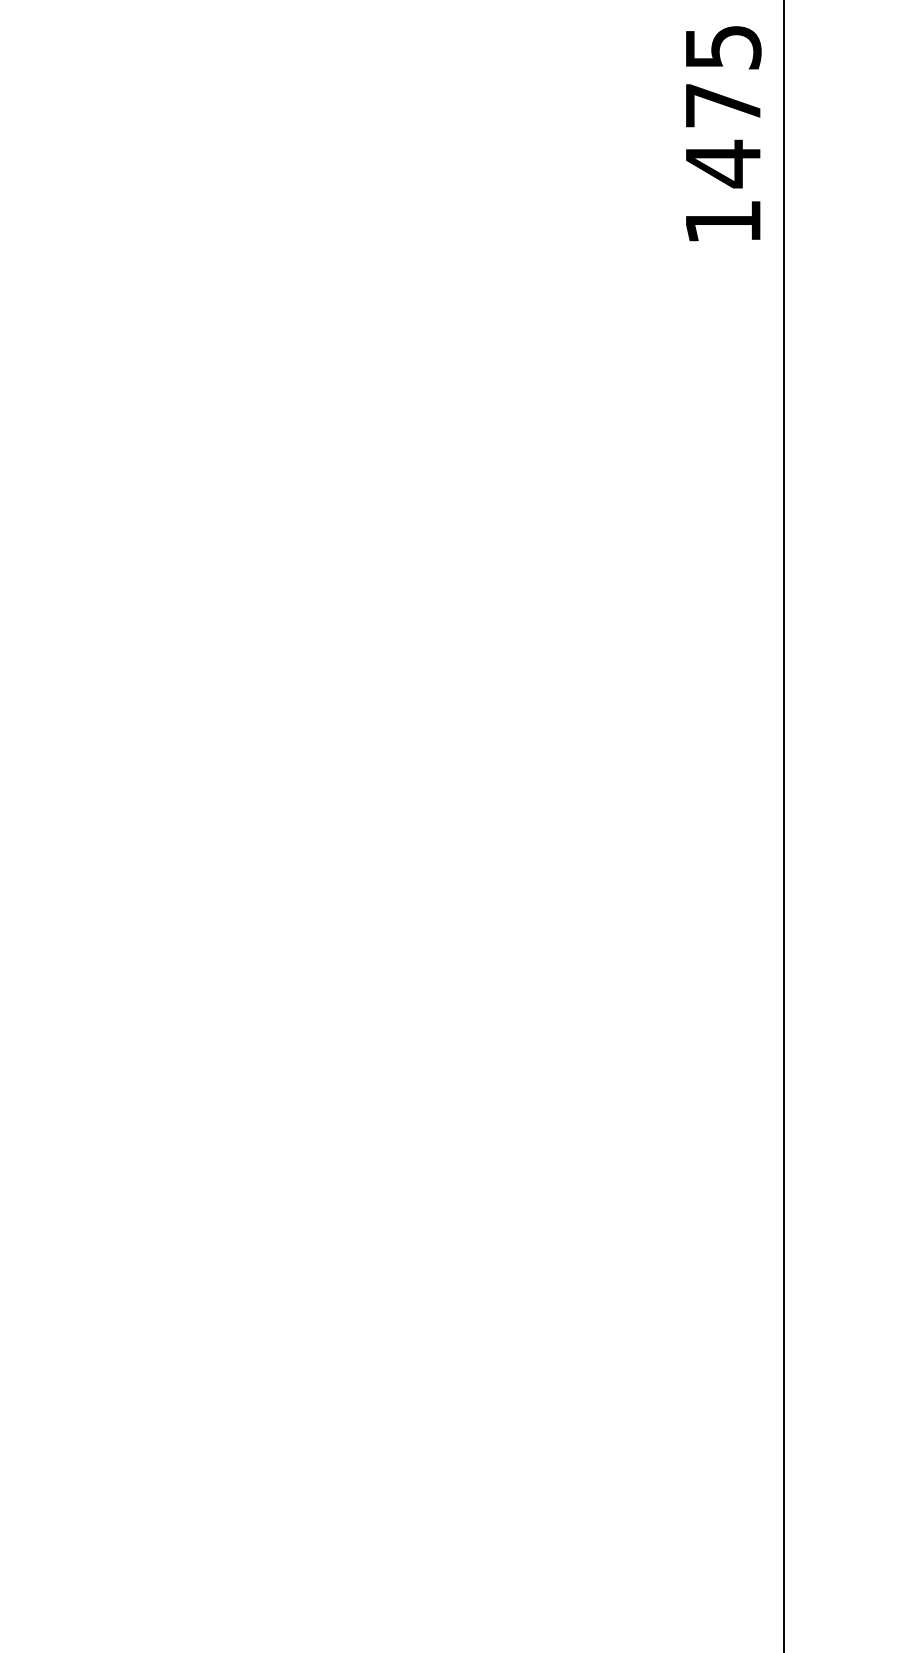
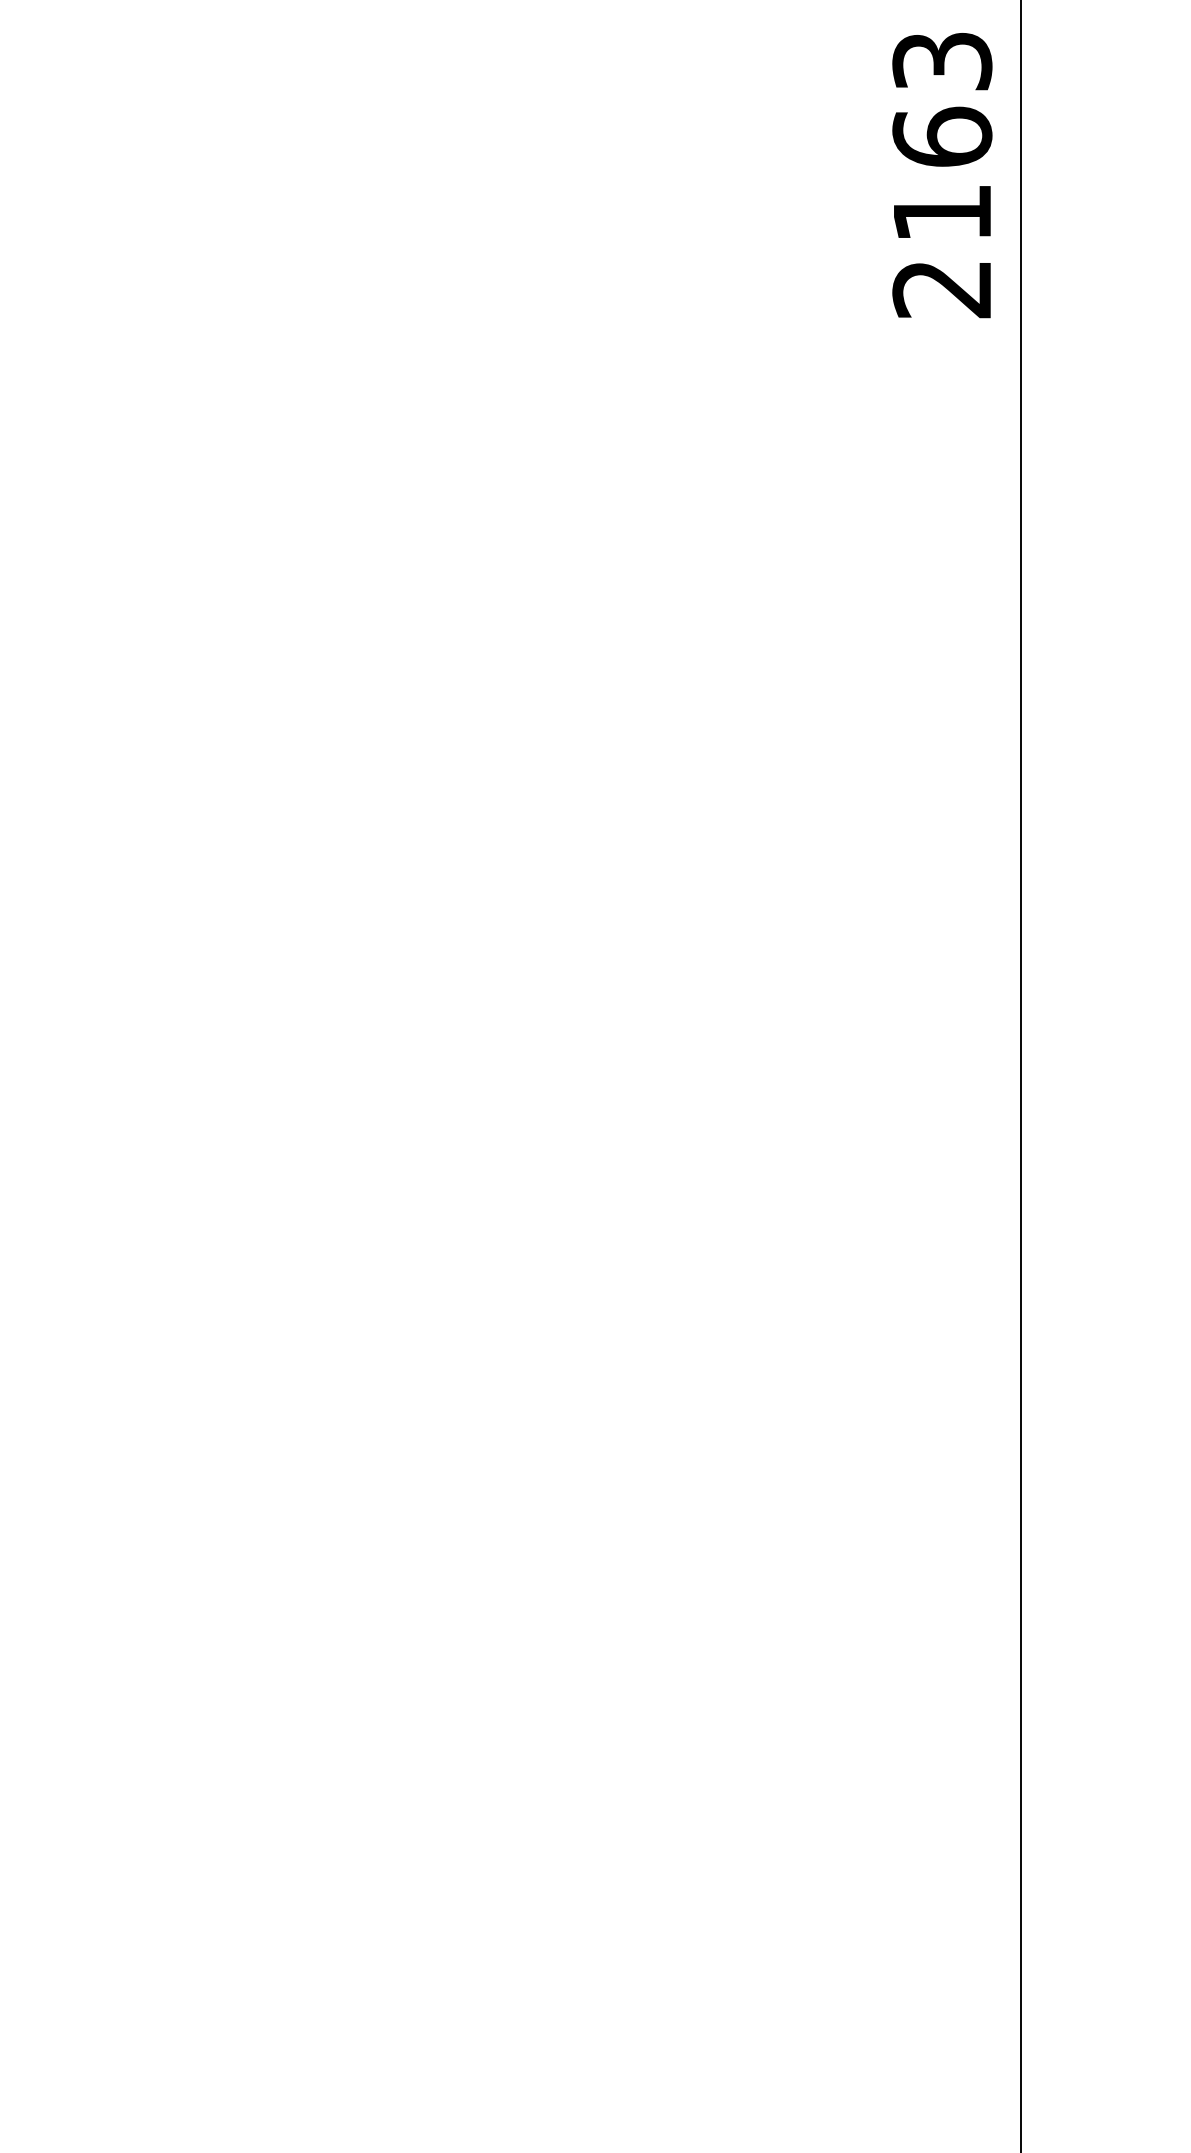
text: (723, 134) -> (942, 175), 1475 -> 2163

